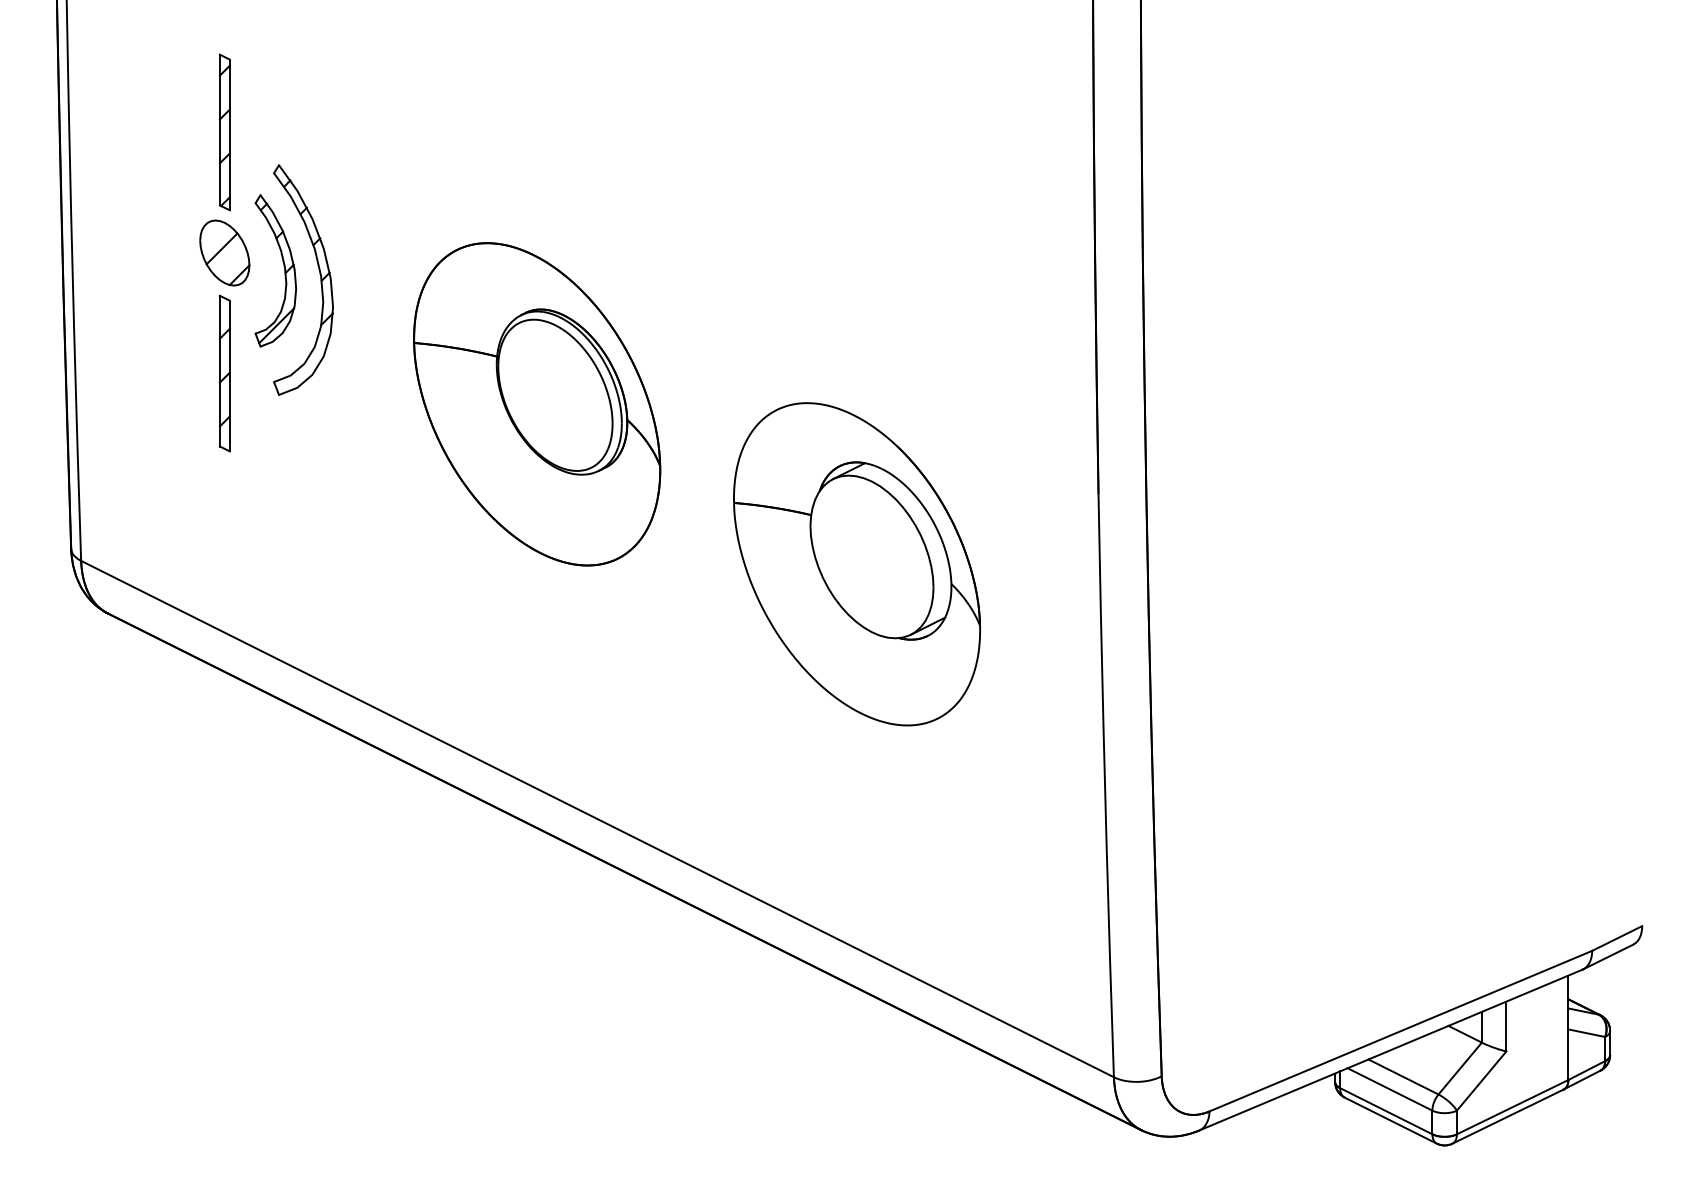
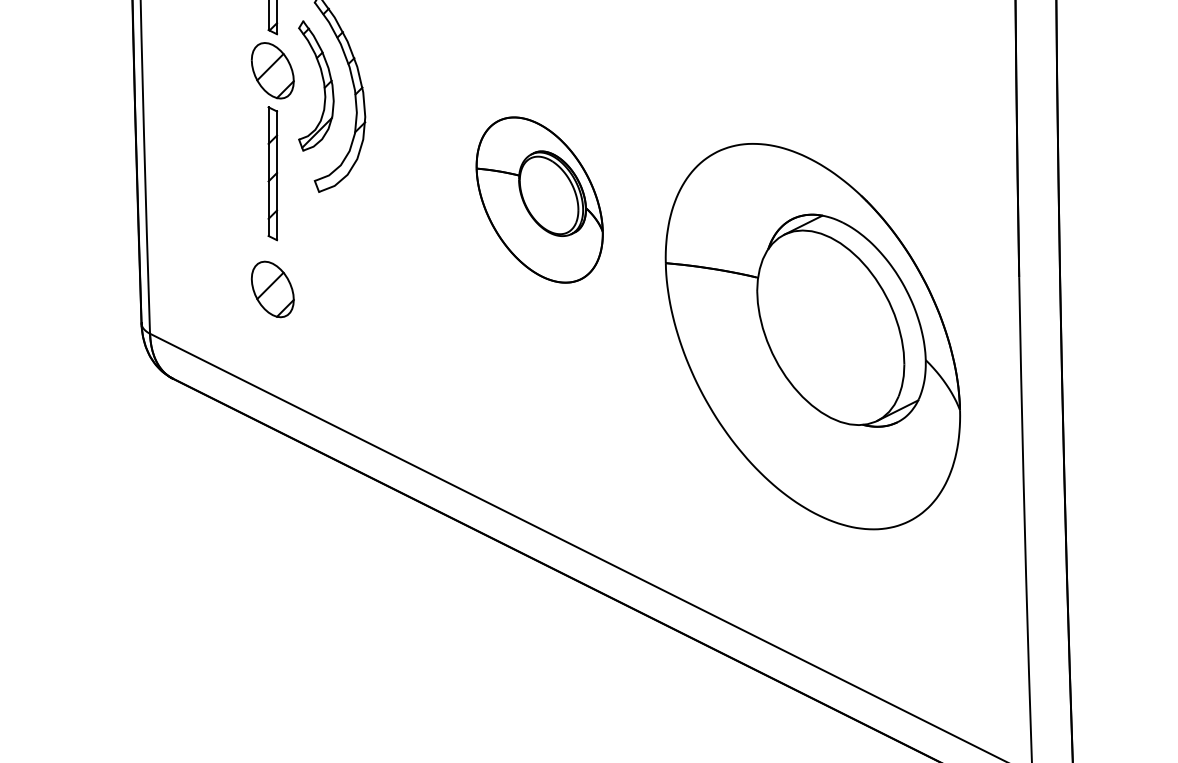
part: (537, 404) -> (539, 200), size x0.6
part: (224, 508) -> (272, 288), added
part: (856, 564) -> (812, 336), size x1.4

